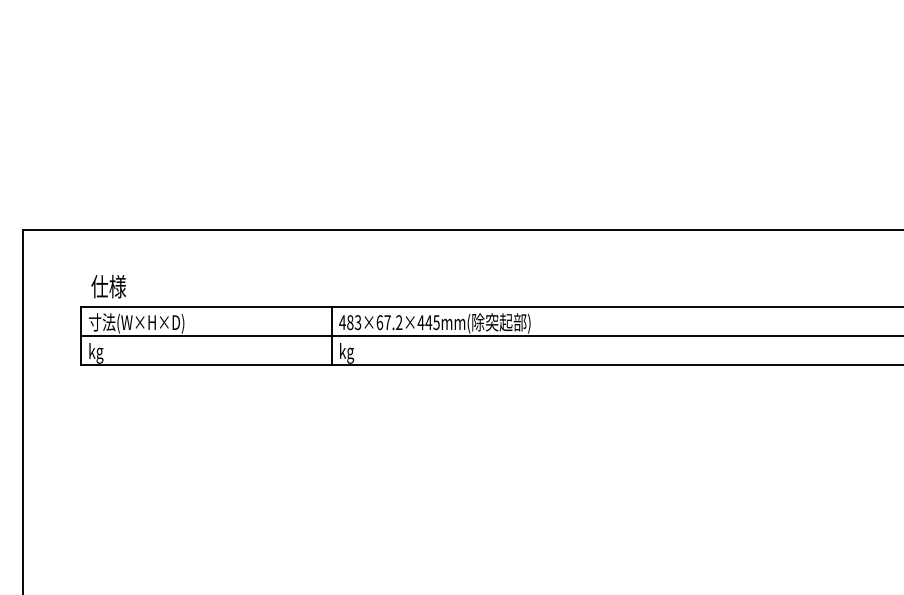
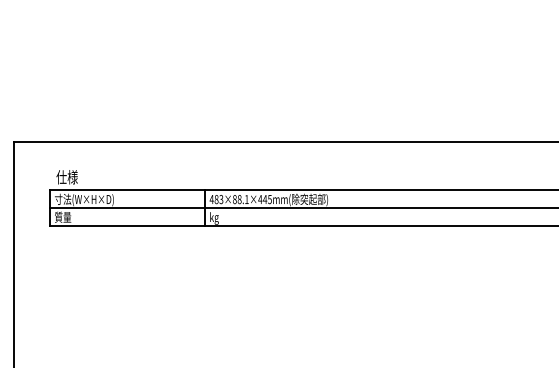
text: (388, 322) -> (240, 199), 483×67.2×445mm( -> 483×88.1×445mm(
text: (102, 351) -> (63, 217), kg -> 質量

